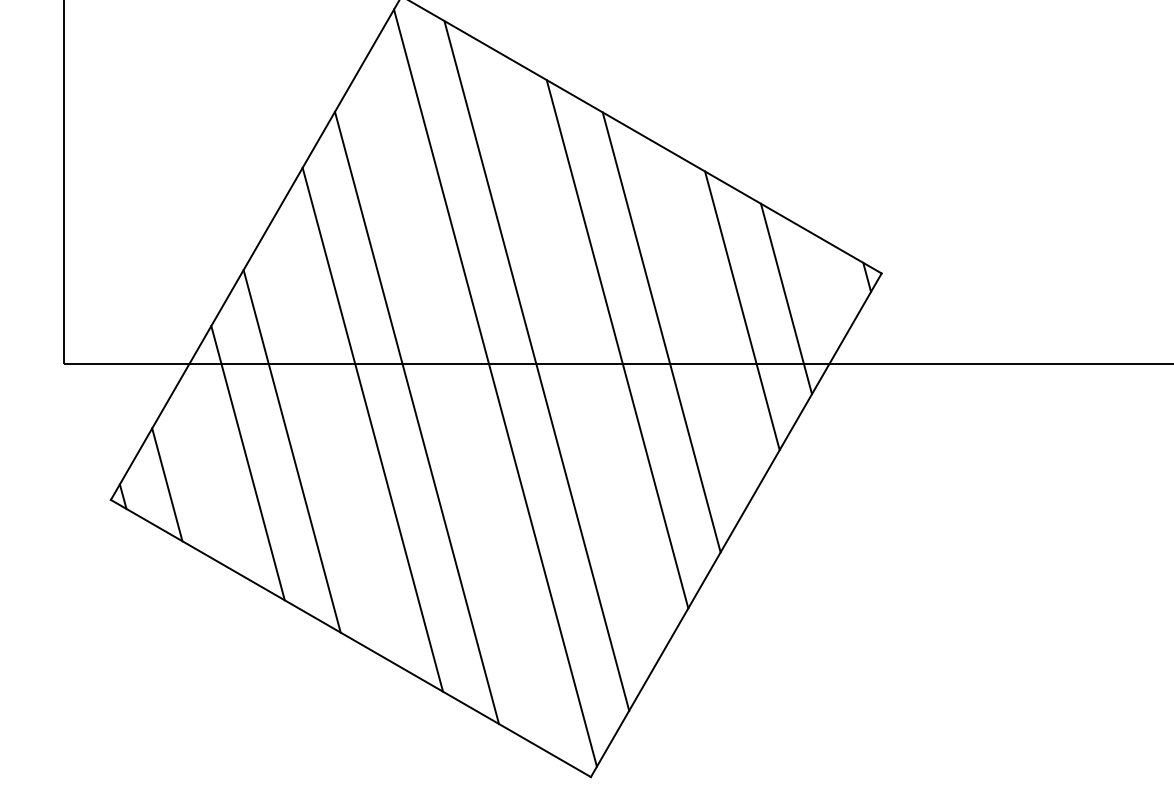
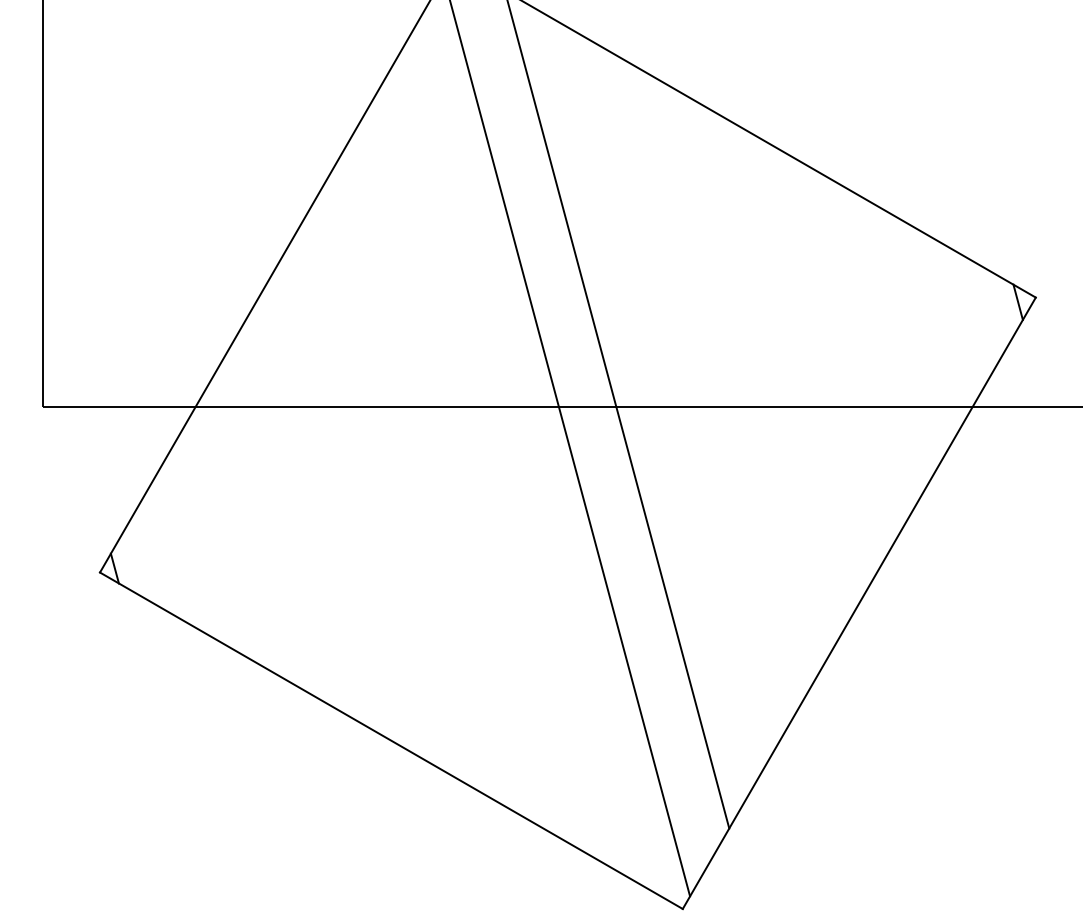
line: (785, 298) -> (919, 327), removed
line: (742, 310) -> (866, 342), removed
line: (661, 332) -> (768, 369), removed
line: (617, 344) -> (715, 383), removed
line: (416, 417) -> (471, 472), removed
line: (372, 429) -> (417, 487), removed
line: (291, 451) -> (319, 513), removed
line: (247, 463) -> (265, 528), removed
line: (167, 484) -> (168, 553), removed

